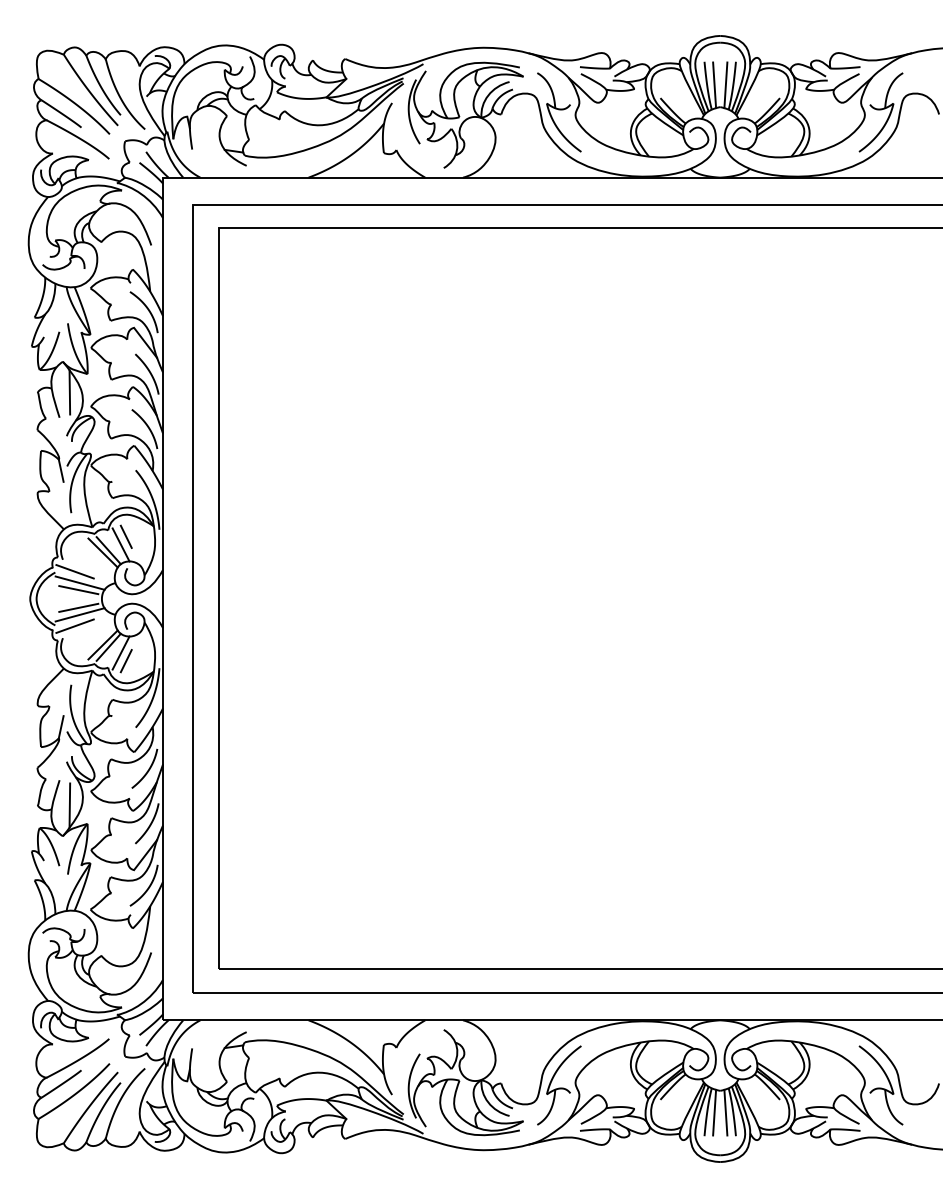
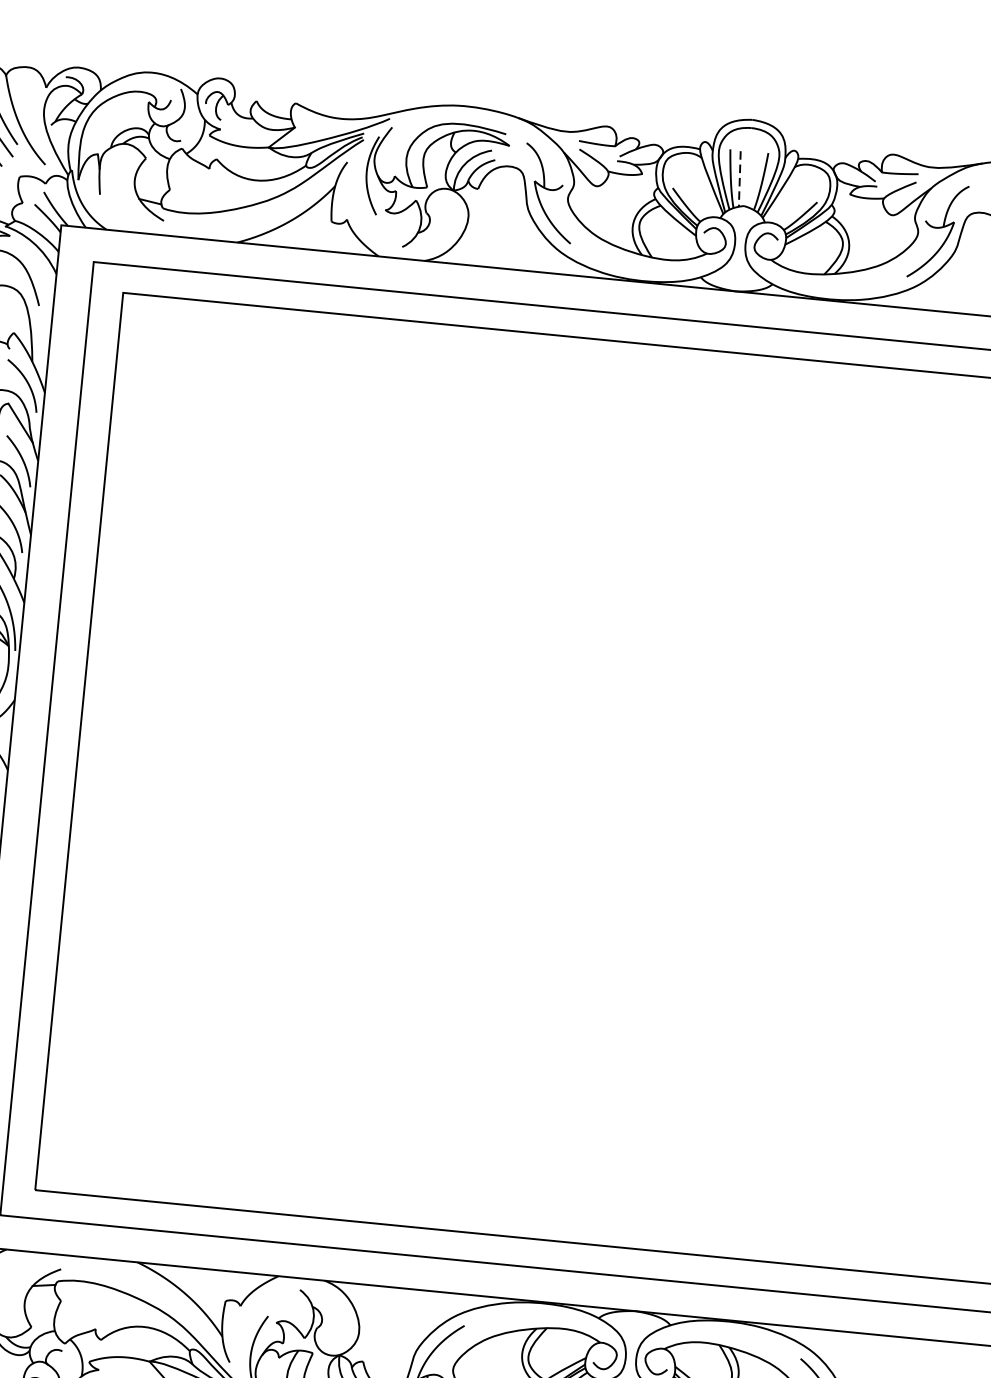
line: (714, 85) -> (739, 179), solid -> dashed
line: (725, 85) -> (752, 180), removed

